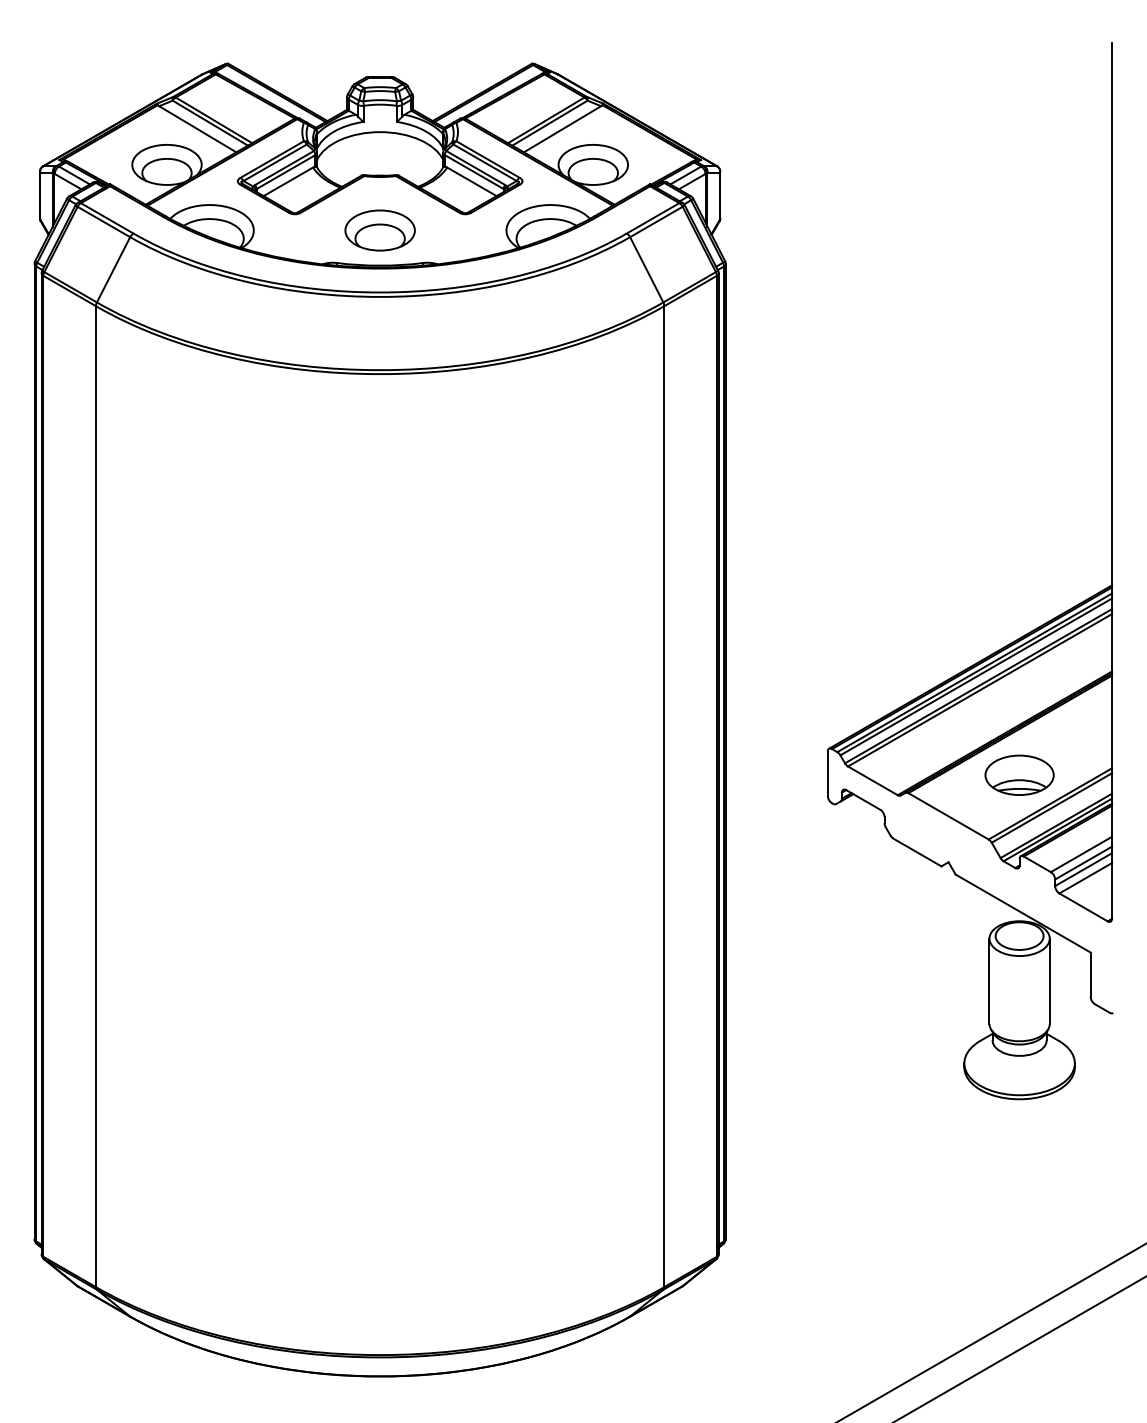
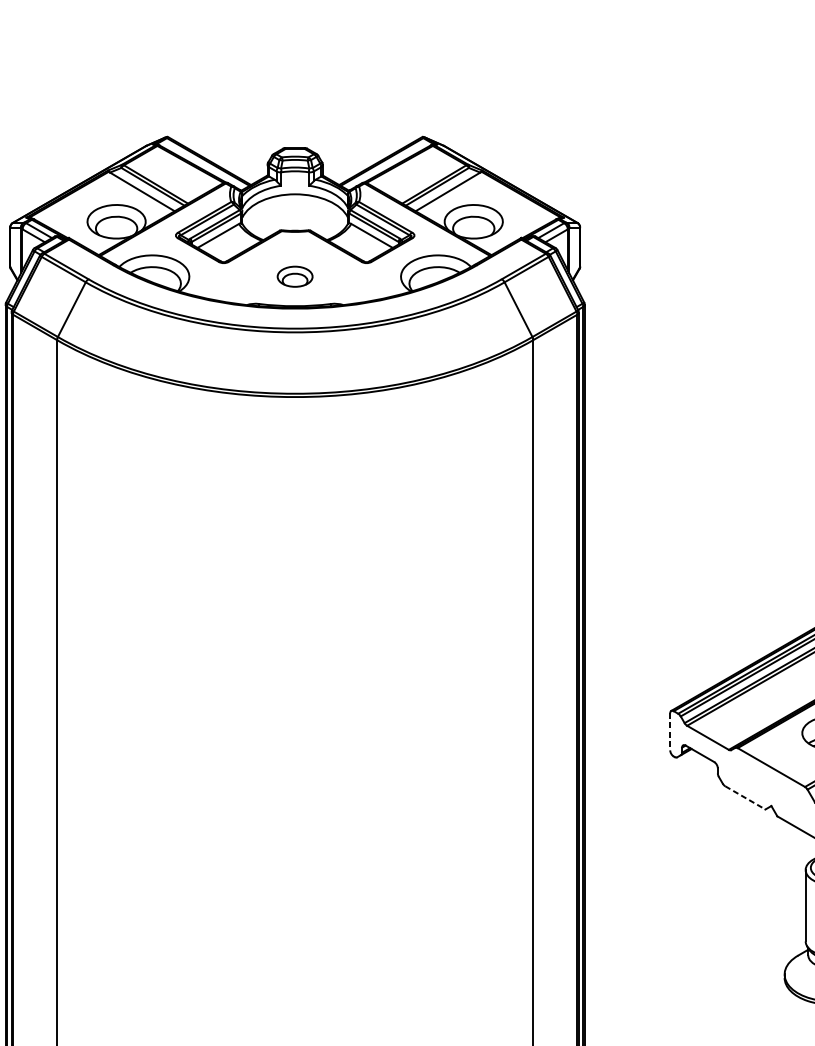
part: (379, 230) -> (294, 276), size x0.6
line: (827, 774) -> (669, 732), solid -> dashed
line: (917, 852) -> (745, 797), solid -> dashed

